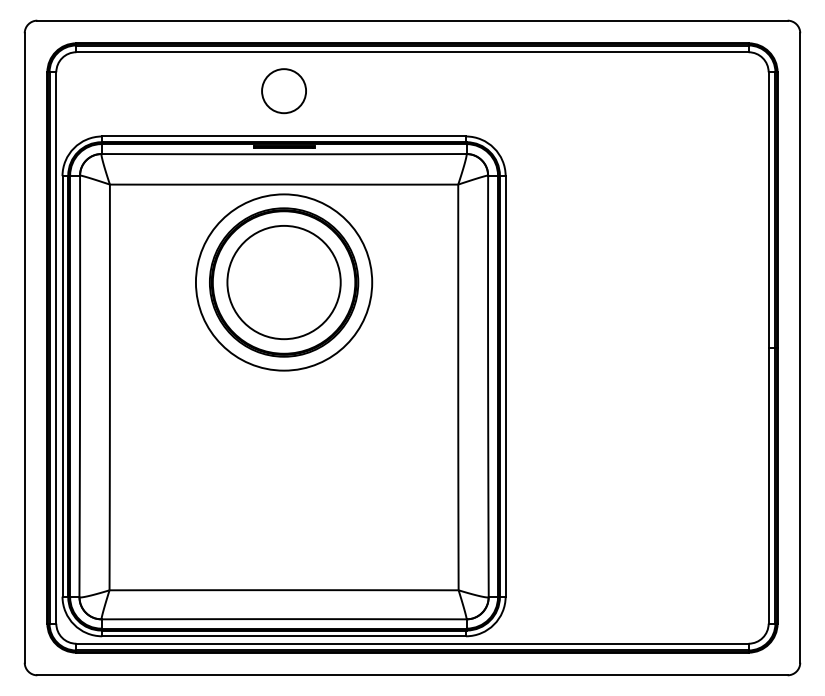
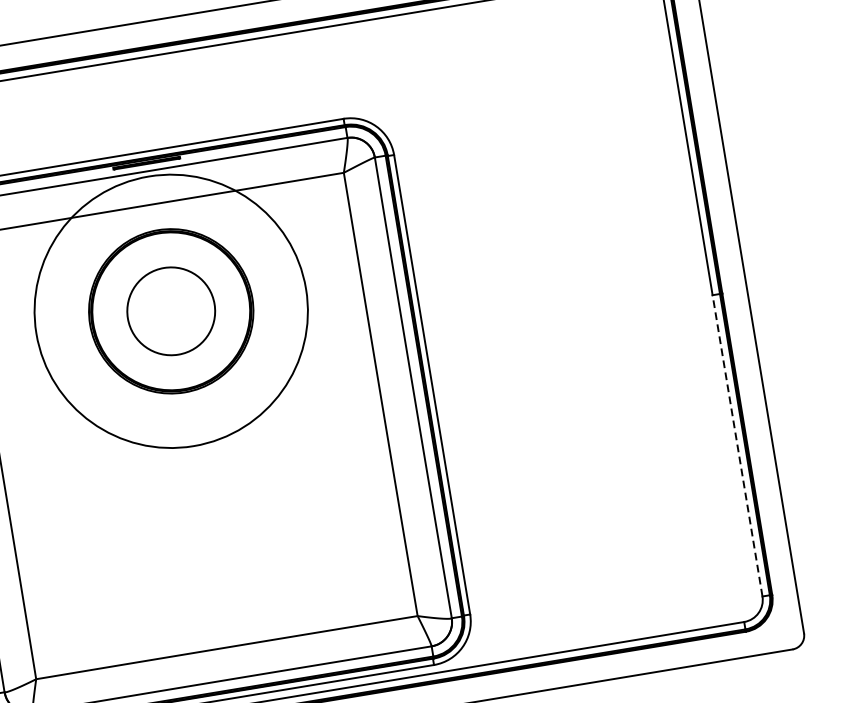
circle: (283, 91) -> (136, 102), removed
circle: (283, 282) -> (170, 311), size x0.7
circle: (283, 282) -> (170, 311), size x1.4
line: (768, 485) -> (737, 445), solid -> dashed

